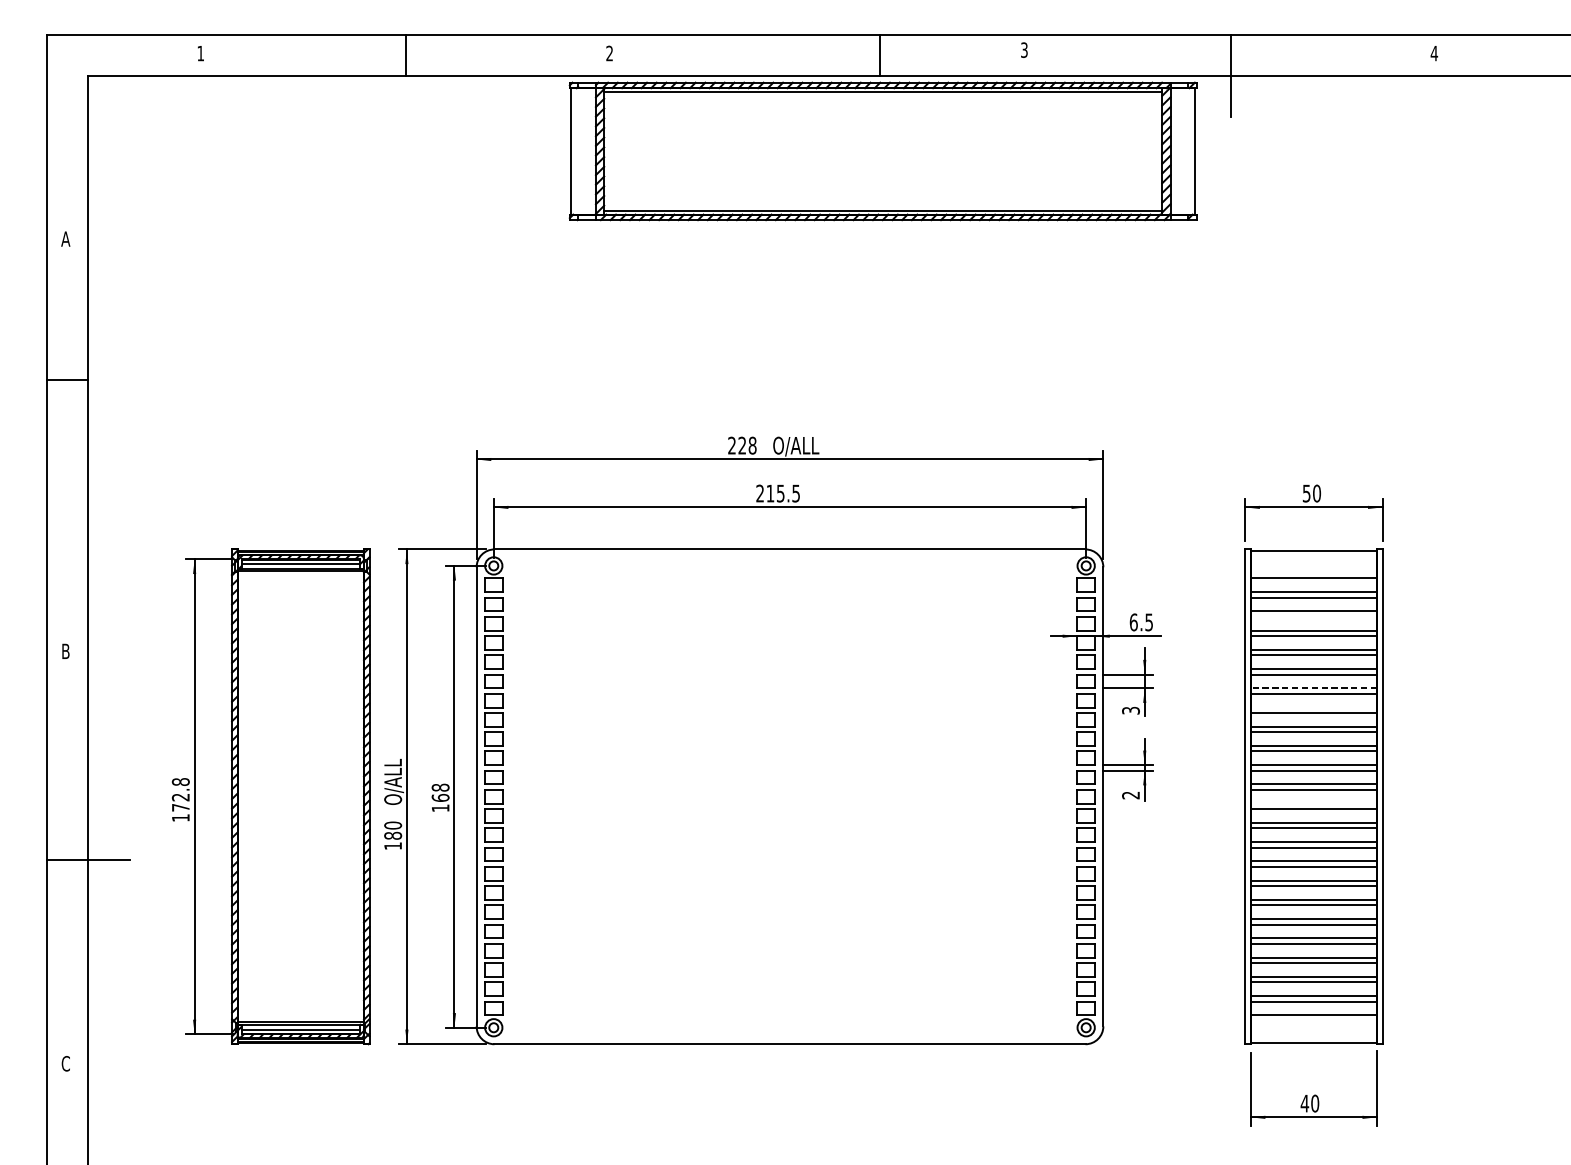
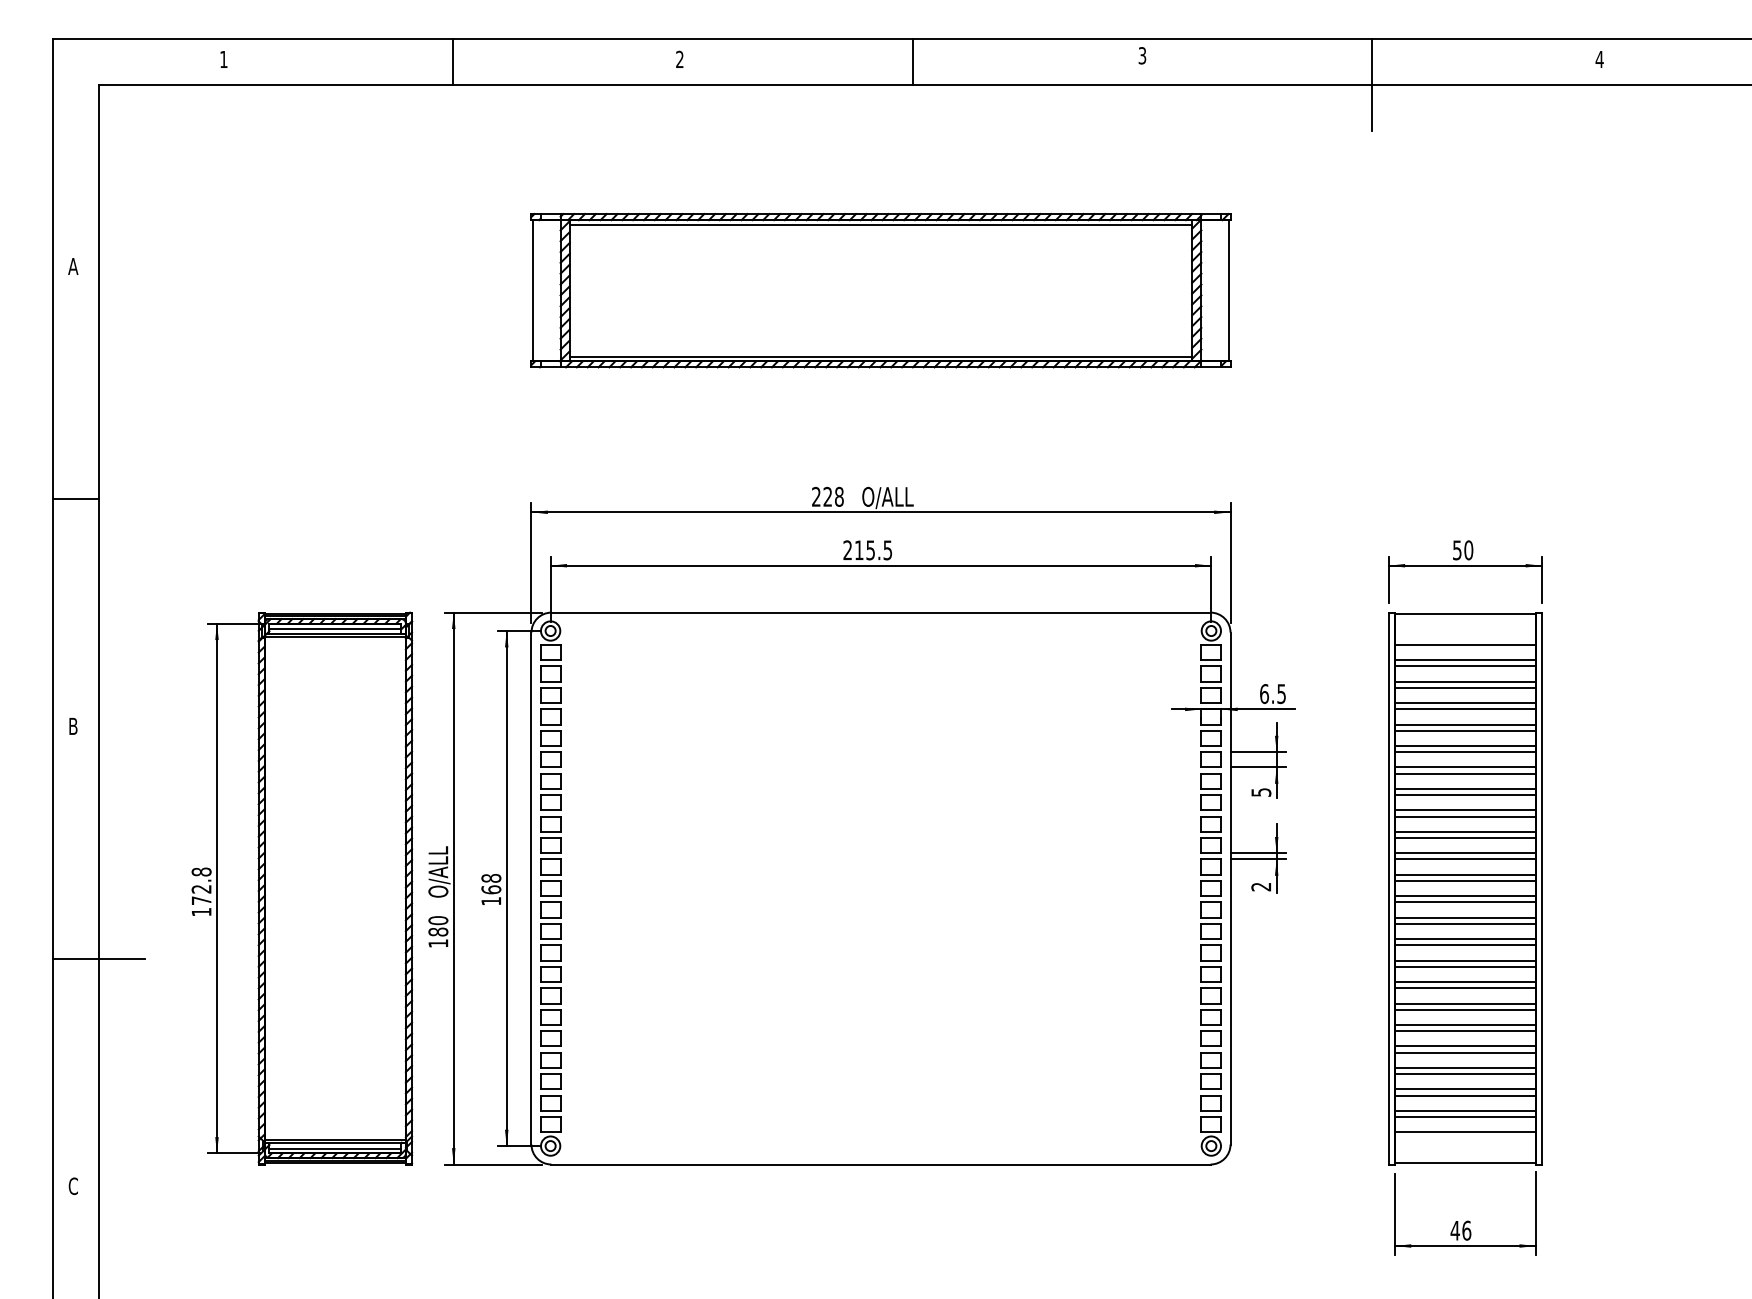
line: (880, 55) -> (912, 61), moved
part: (882, 151) -> (880, 290), moved
line: (67, 379) -> (75, 498), moved
line: (1313, 616) -> (1464, 687), added
line: (1314, 688) -> (1465, 767), dashed -> solid
line: (1313, 707) -> (1464, 788), added
text: (1130, 710) -> (1260, 792), 3 -> 5
line: (1313, 803) -> (1464, 896), added
text: (1314, 1103) -> (1466, 1230), 40 -> 46

